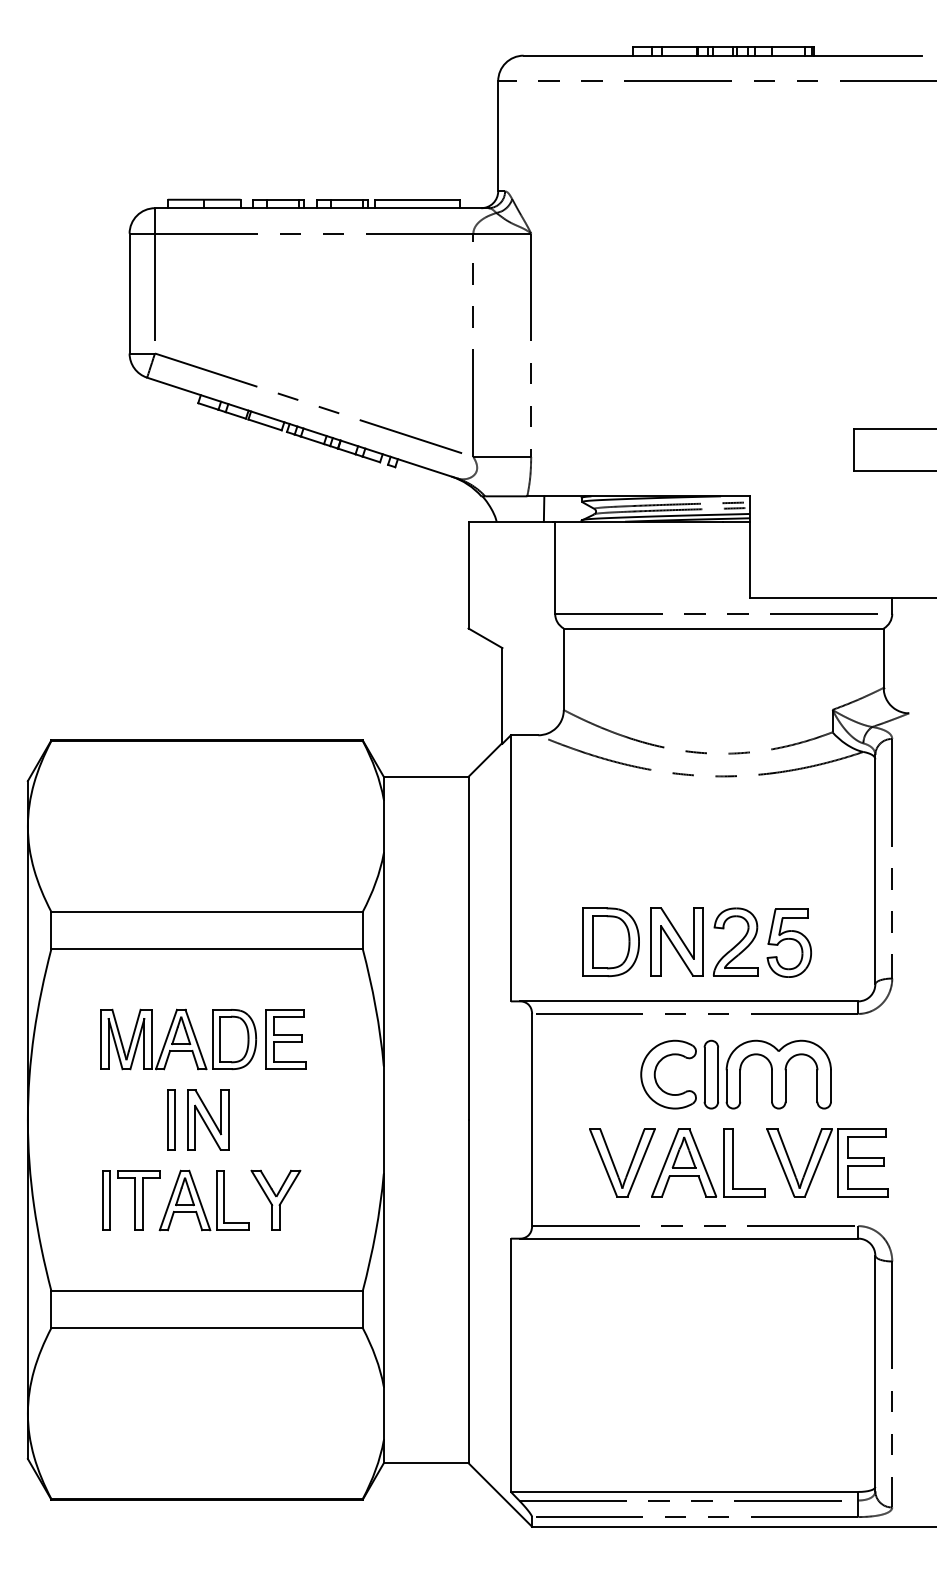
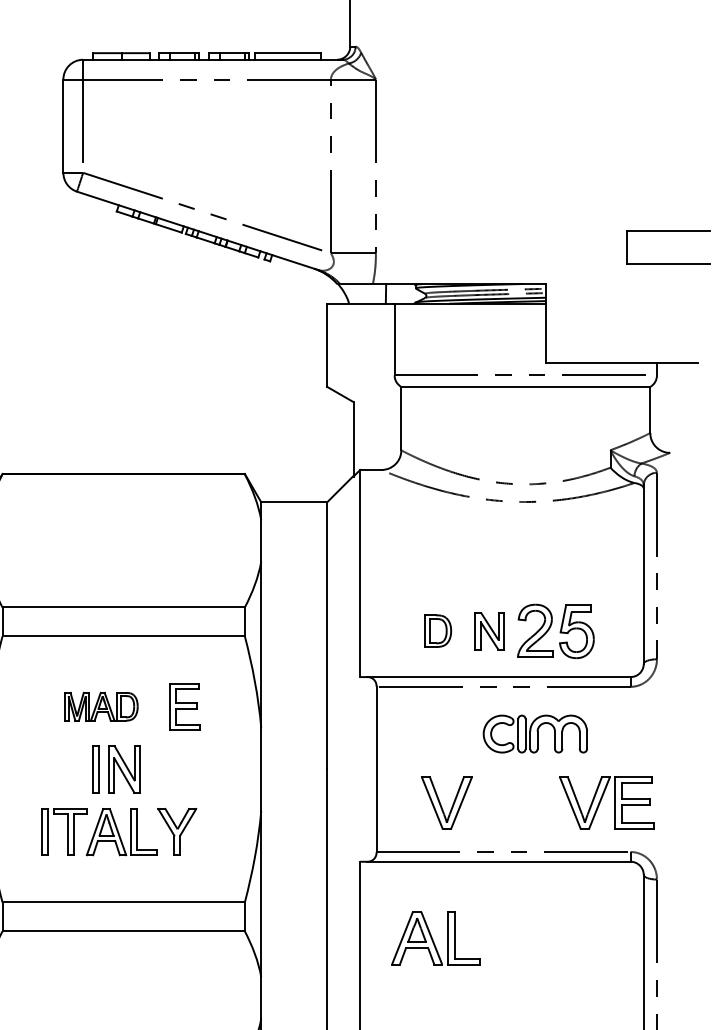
part: (676, 941) -> (489, 630), size x0.7
part: (610, 942) -> (437, 631), size x0.6
part: (178, 1039) -> (101, 706), size x0.6
part: (735, 1074) -> (534, 733), size x0.7
part: (708, 1162) -> (436, 937), moved

